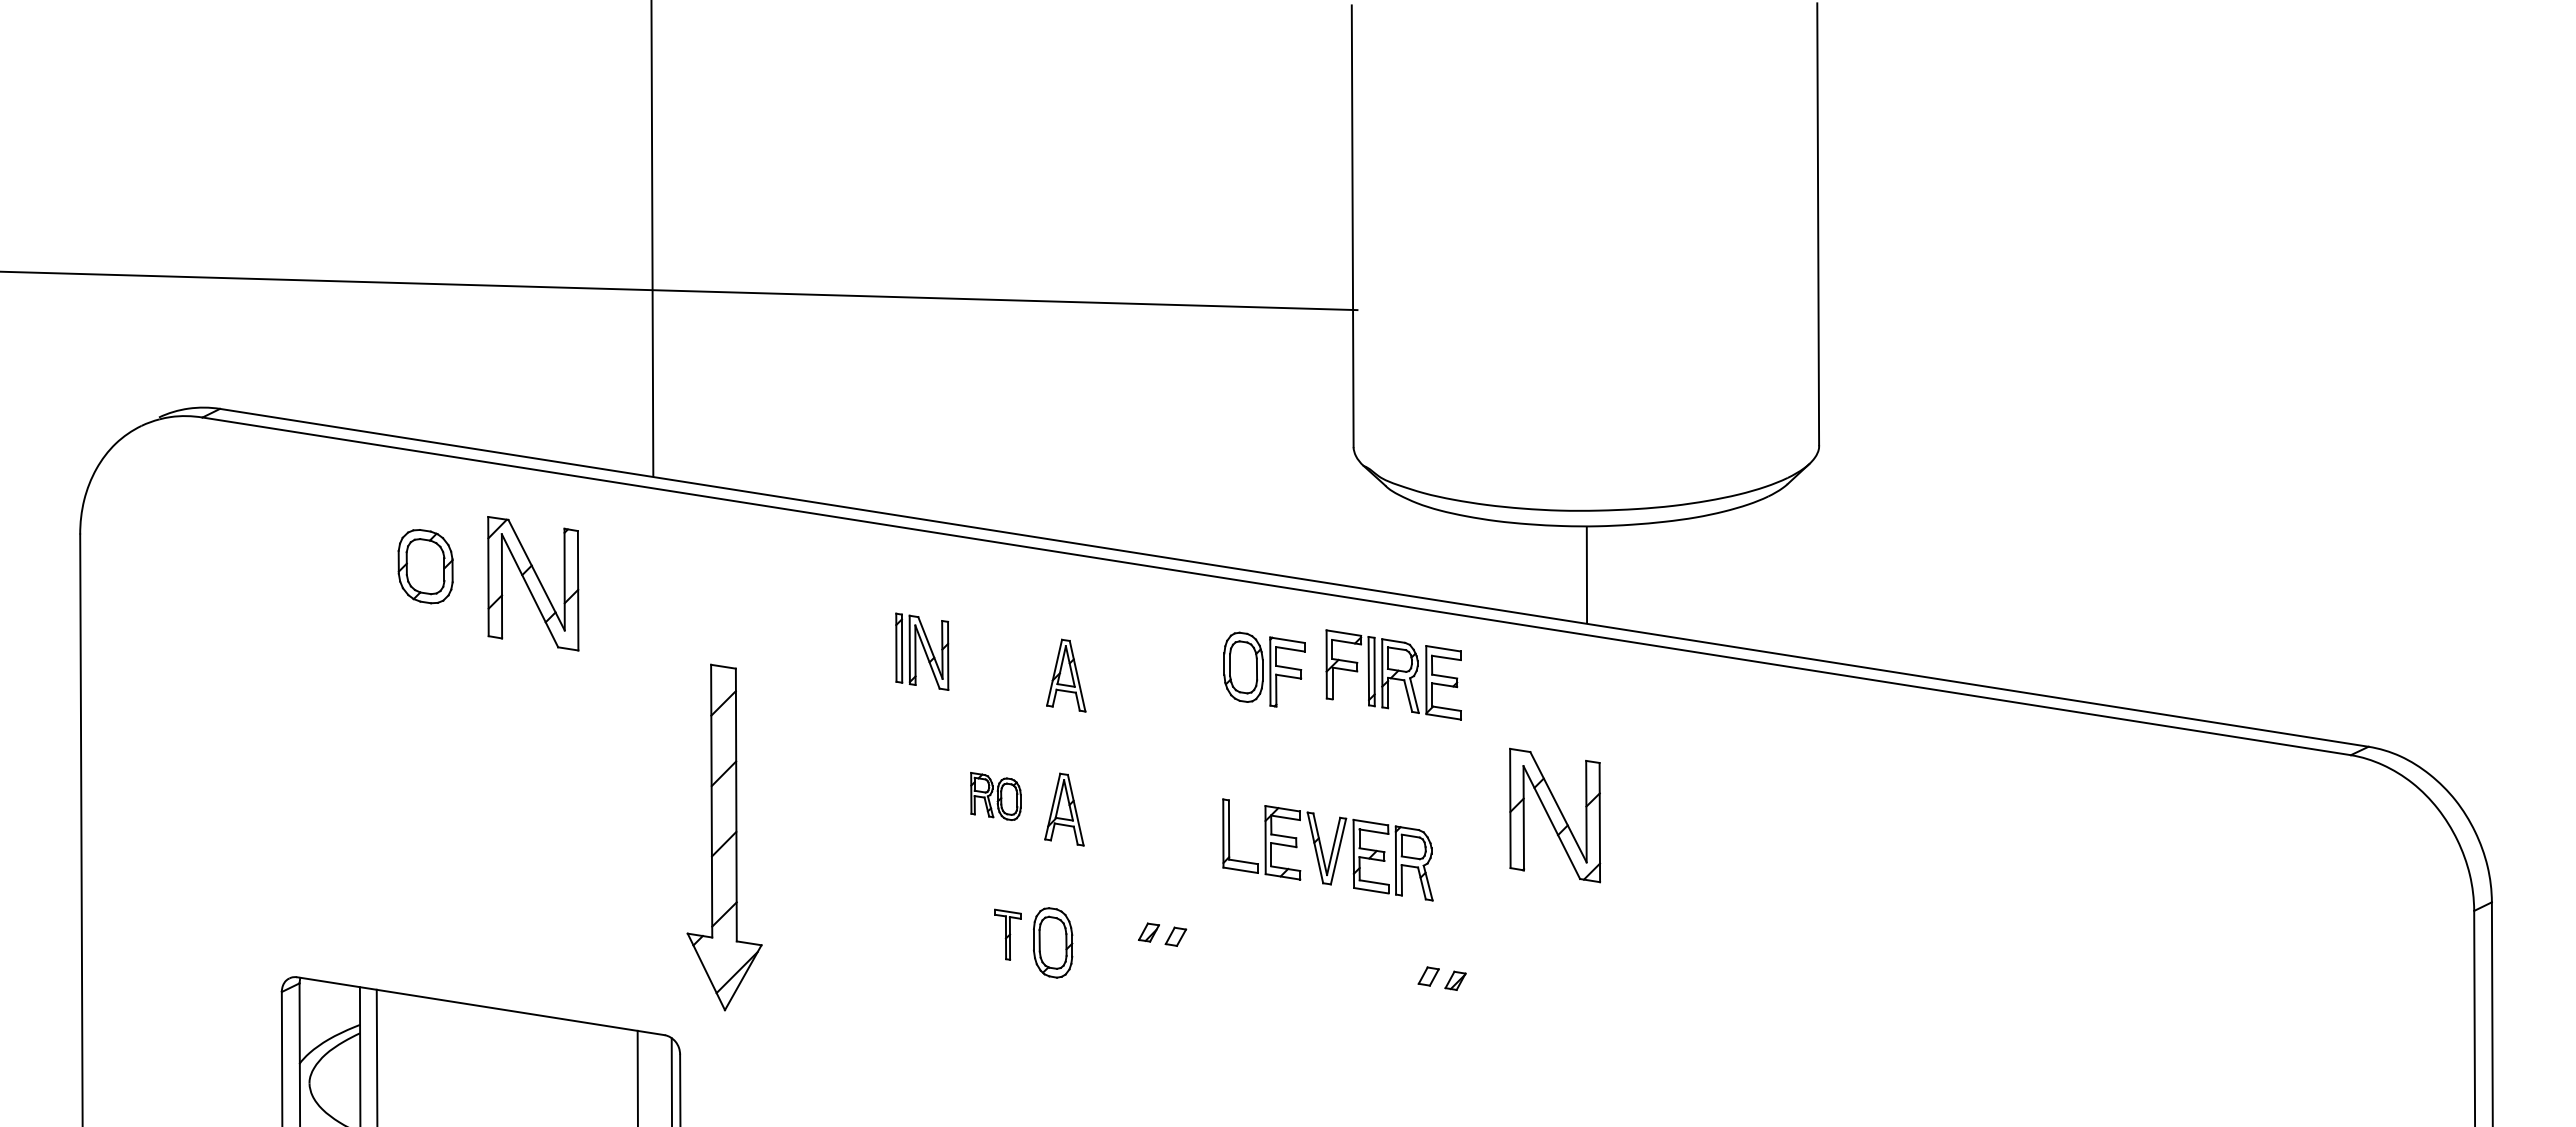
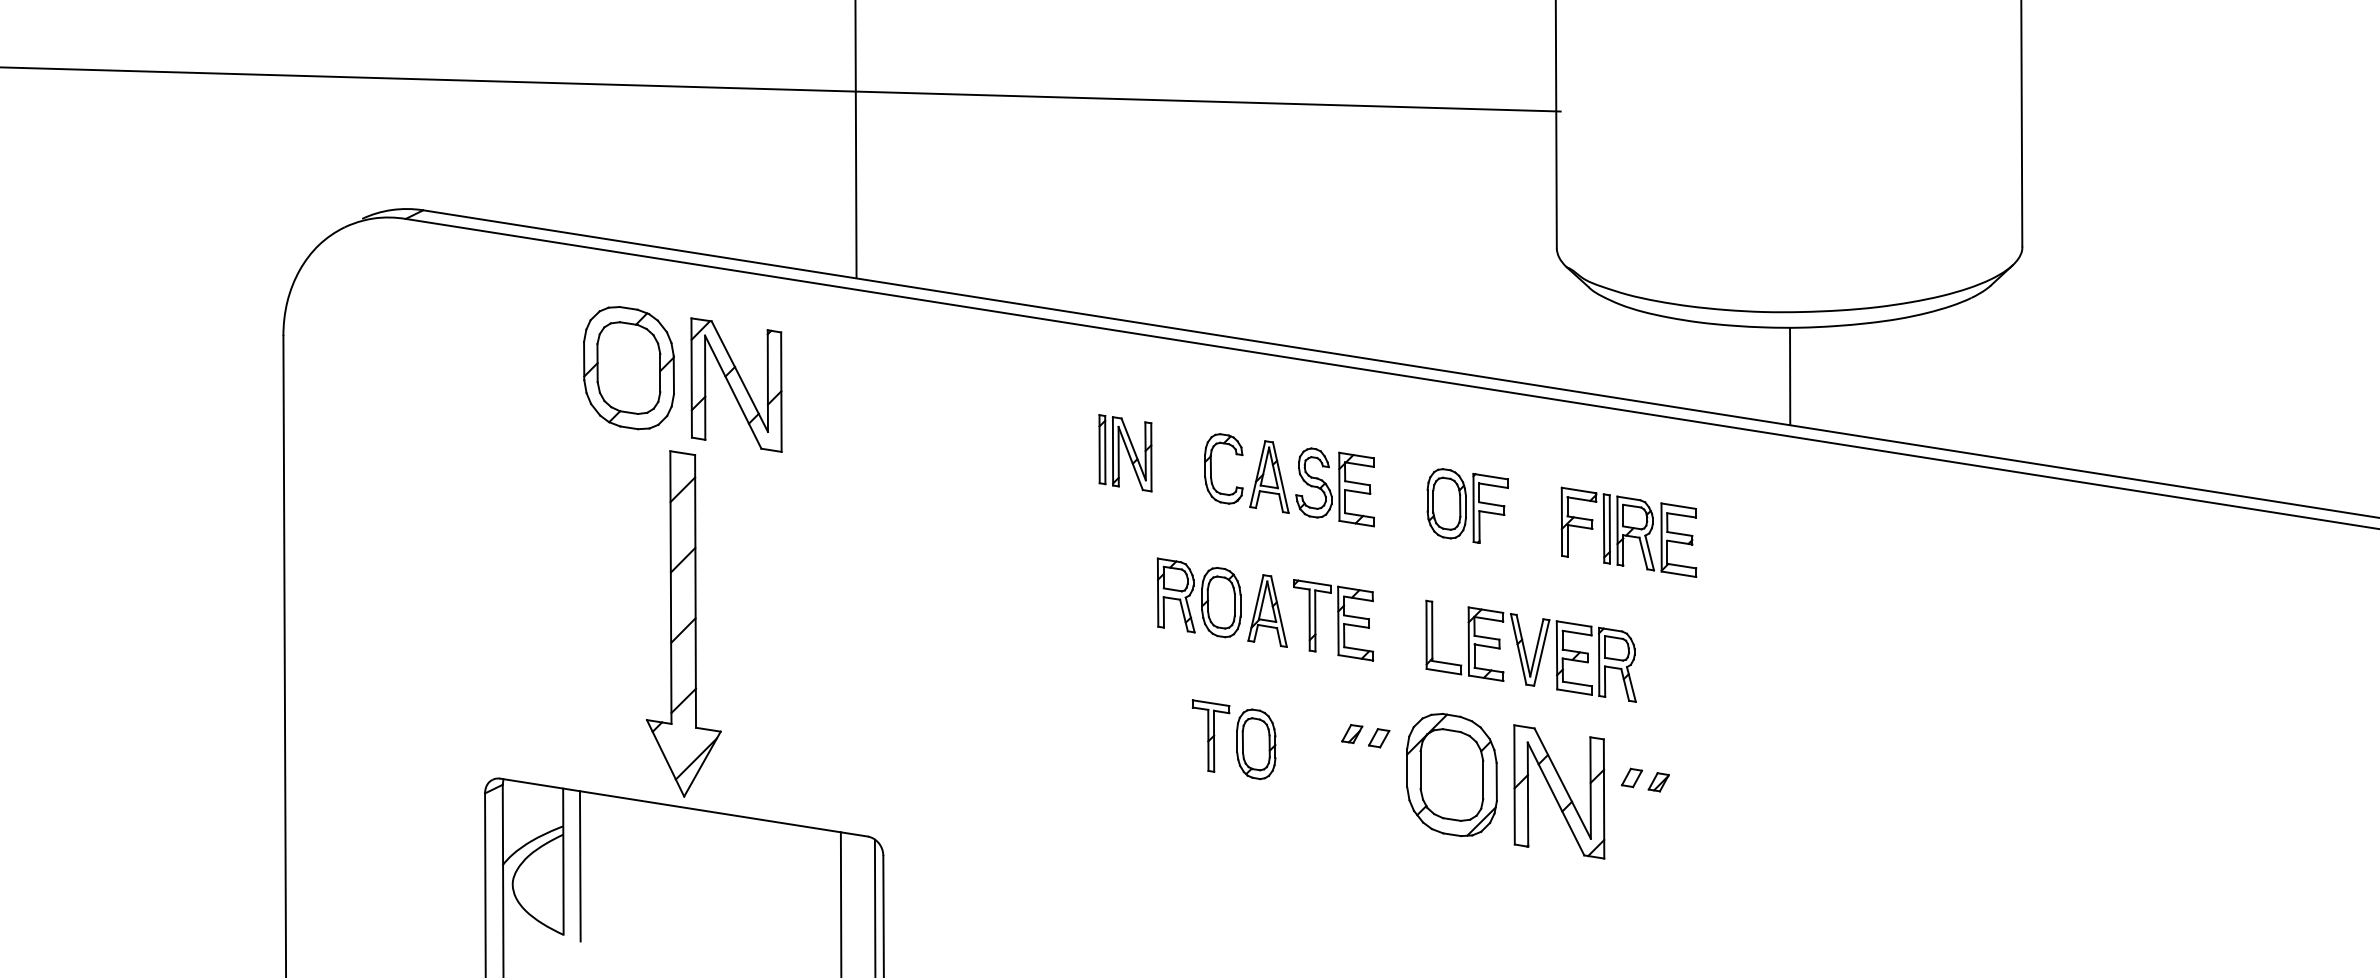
part: (425, 566) -> (628, 367), size x1.67
part: (1008, 667) -> (1211, 468), added
part: (1264, 669) -> (1467, 505), moved
part: (1393, 674) -> (1628, 531), moved
part: (1131, 685) -> (1334, 486), added
part: (995, 796) -> (1198, 597), size x1.67
part: (1555, 815) -> (1559, 791), moved
part: (1129, 818) -> (1332, 619), added
part: (724, 837) -> (683, 623), moved
part: (1007, 934) -> (1210, 735), size x1.43
part: (1248, 973) -> (1451, 774), added

